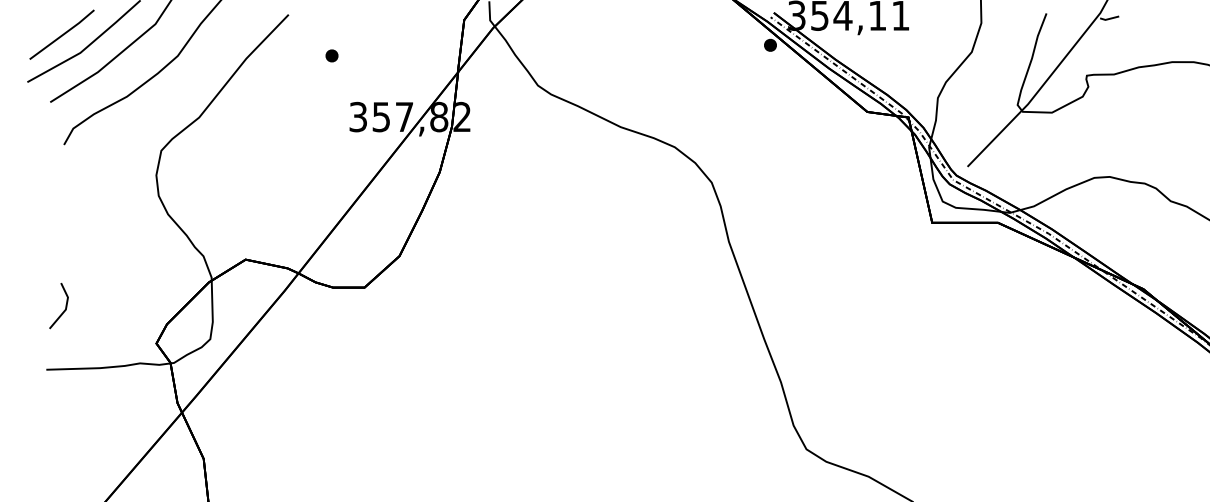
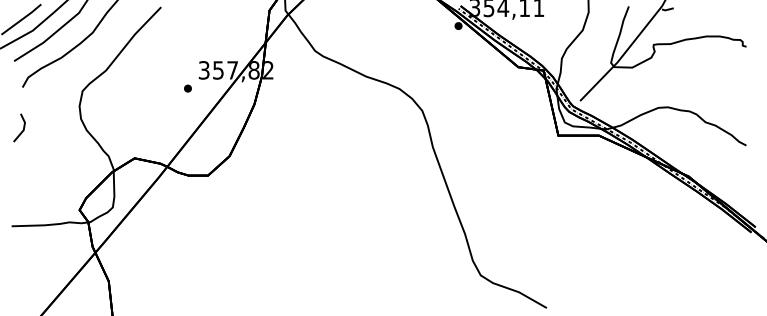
part: (331, 55) -> (187, 88), moved
line: (63, 308) -> (22, 129), moved

